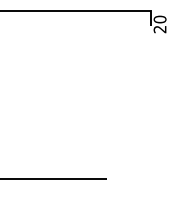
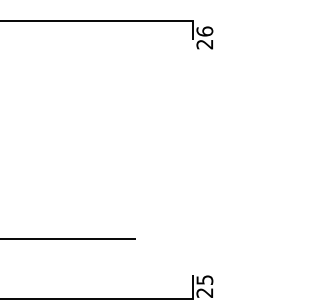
text: (159, 19) -> (204, 31), 20 -> 26

